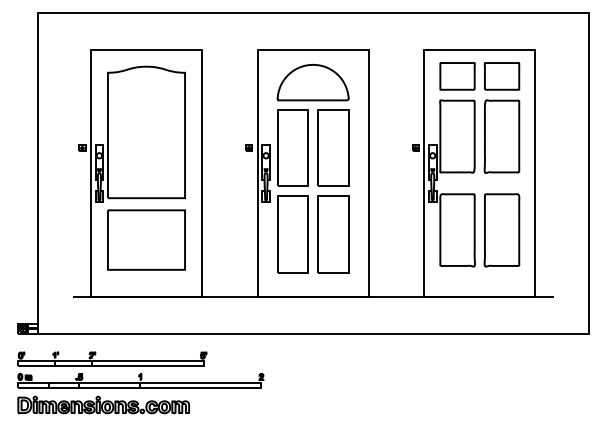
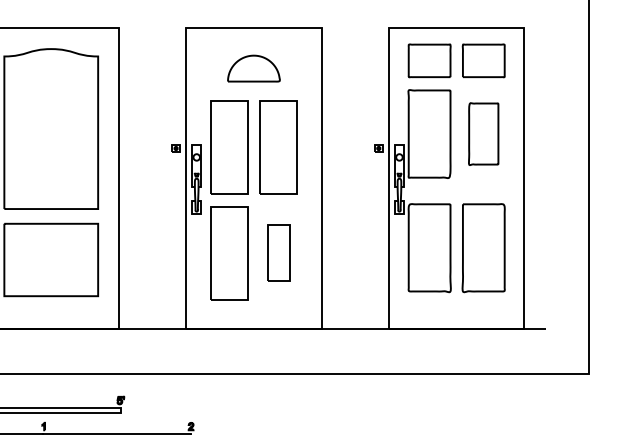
part: (312, 82) -> (253, 68), size x0.6
part: (501, 136) -> (483, 133), size x0.7
part: (333, 234) -> (278, 253), size x0.6

